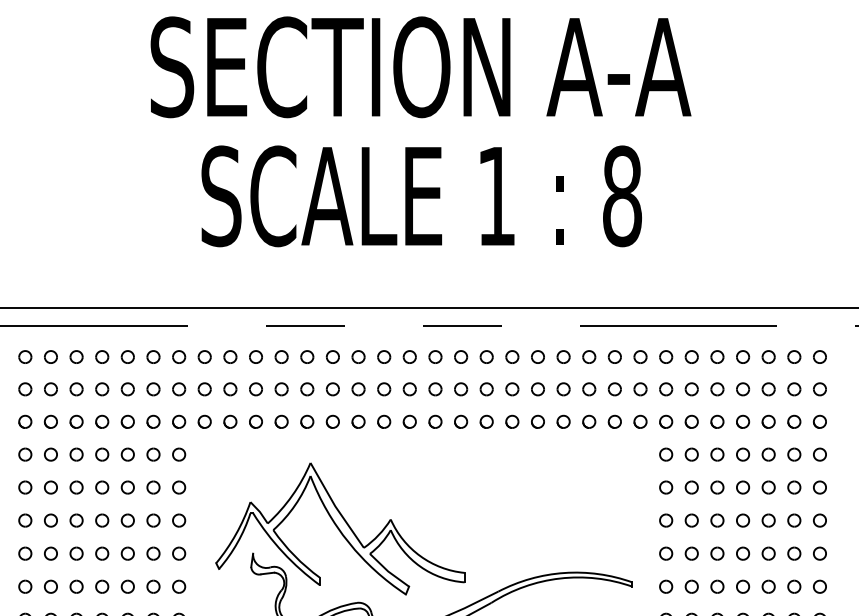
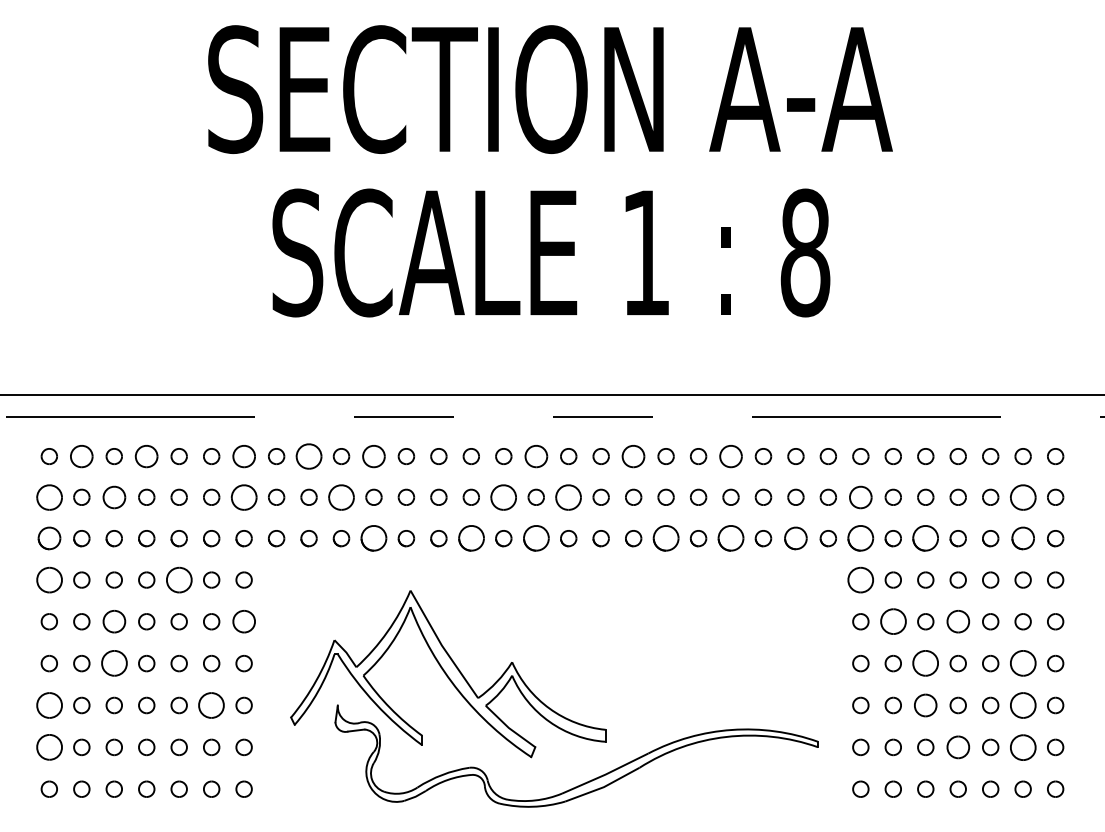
part: (50, 357) -> (81, 456), size x1.4
part: (102, 357) -> (146, 456), size x1.4
part: (178, 357) -> (243, 456), size x1.4
part: (229, 357) -> (308, 456), size x1.6
part: (281, 357) -> (373, 456), size x1.4
part: (409, 357) -> (535, 456), size x1.4
part: (486, 357) -> (633, 456), size x1.4
part: (563, 357) -> (730, 456), size x1.4
part: (24, 388) -> (48, 496), size x1.6
part: (75, 388) -> (113, 496), size x1.4
part: (178, 388) -> (243, 496), size x1.6
part: (256, 388) -> (341, 496), size x1.6
part: (383, 388) -> (503, 496), size x1.6
part: (435, 388) -> (568, 496), size x1.6
part: (665, 388) -> (860, 496), size x1.4
part: (793, 388) -> (1022, 496), size x1.6
part: (24, 421) -> (48, 538), size x1.4
part: (281, 421) -> (373, 538), size x1.6
part: (357, 421) -> (470, 538), size x1.6
part: (409, 421) -> (535, 538), size x1.6
part: (511, 421) -> (665, 538), size x1.6
part: (563, 421) -> (730, 538), size x1.6
part: (614, 421) -> (795, 538), size x1.4
part: (665, 421) -> (860, 538), size x1.6
part: (717, 421) -> (925, 538), size x1.6
part: (793, 421) -> (1022, 538), size x1.4
part: (24, 454) -> (48, 579), size x1.6
part: (127, 454) -> (178, 579), size x1.6
part: (665, 454) -> (860, 579), size x1.6
part: (75, 487) -> (113, 621), size x1.4
part: (178, 487) -> (243, 621), size x1.4
part: (691, 487) -> (892, 621), size x1.6
part: (742, 487) -> (957, 621), size x1.4
part: (75, 520) -> (113, 663), size x1.6
part: (717, 520) -> (925, 663), size x1.6
part: (793, 520) -> (1022, 663), size x1.6
part: (24, 553) -> (48, 705), size x1.6
part: (153, 553) -> (211, 705), size x1.6
part: (717, 553) -> (925, 705), size x1.4
part: (793, 553) -> (1022, 705), size x1.6
part: (24, 586) -> (48, 747), size x1.6
part: (742, 586) -> (957, 747), size x1.4
part: (793, 586) -> (1022, 746), size x1.6

